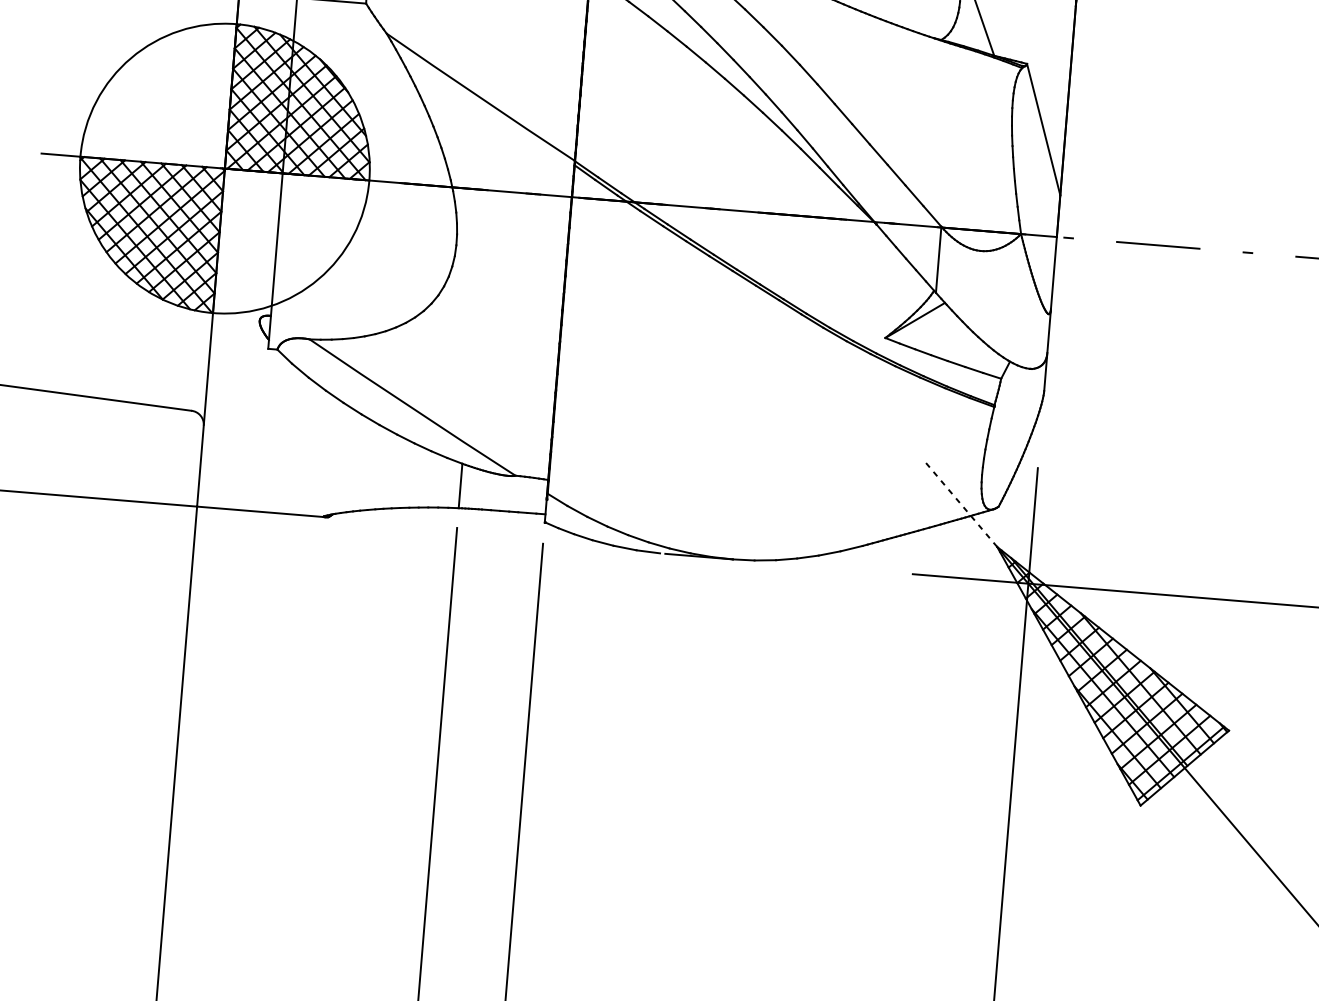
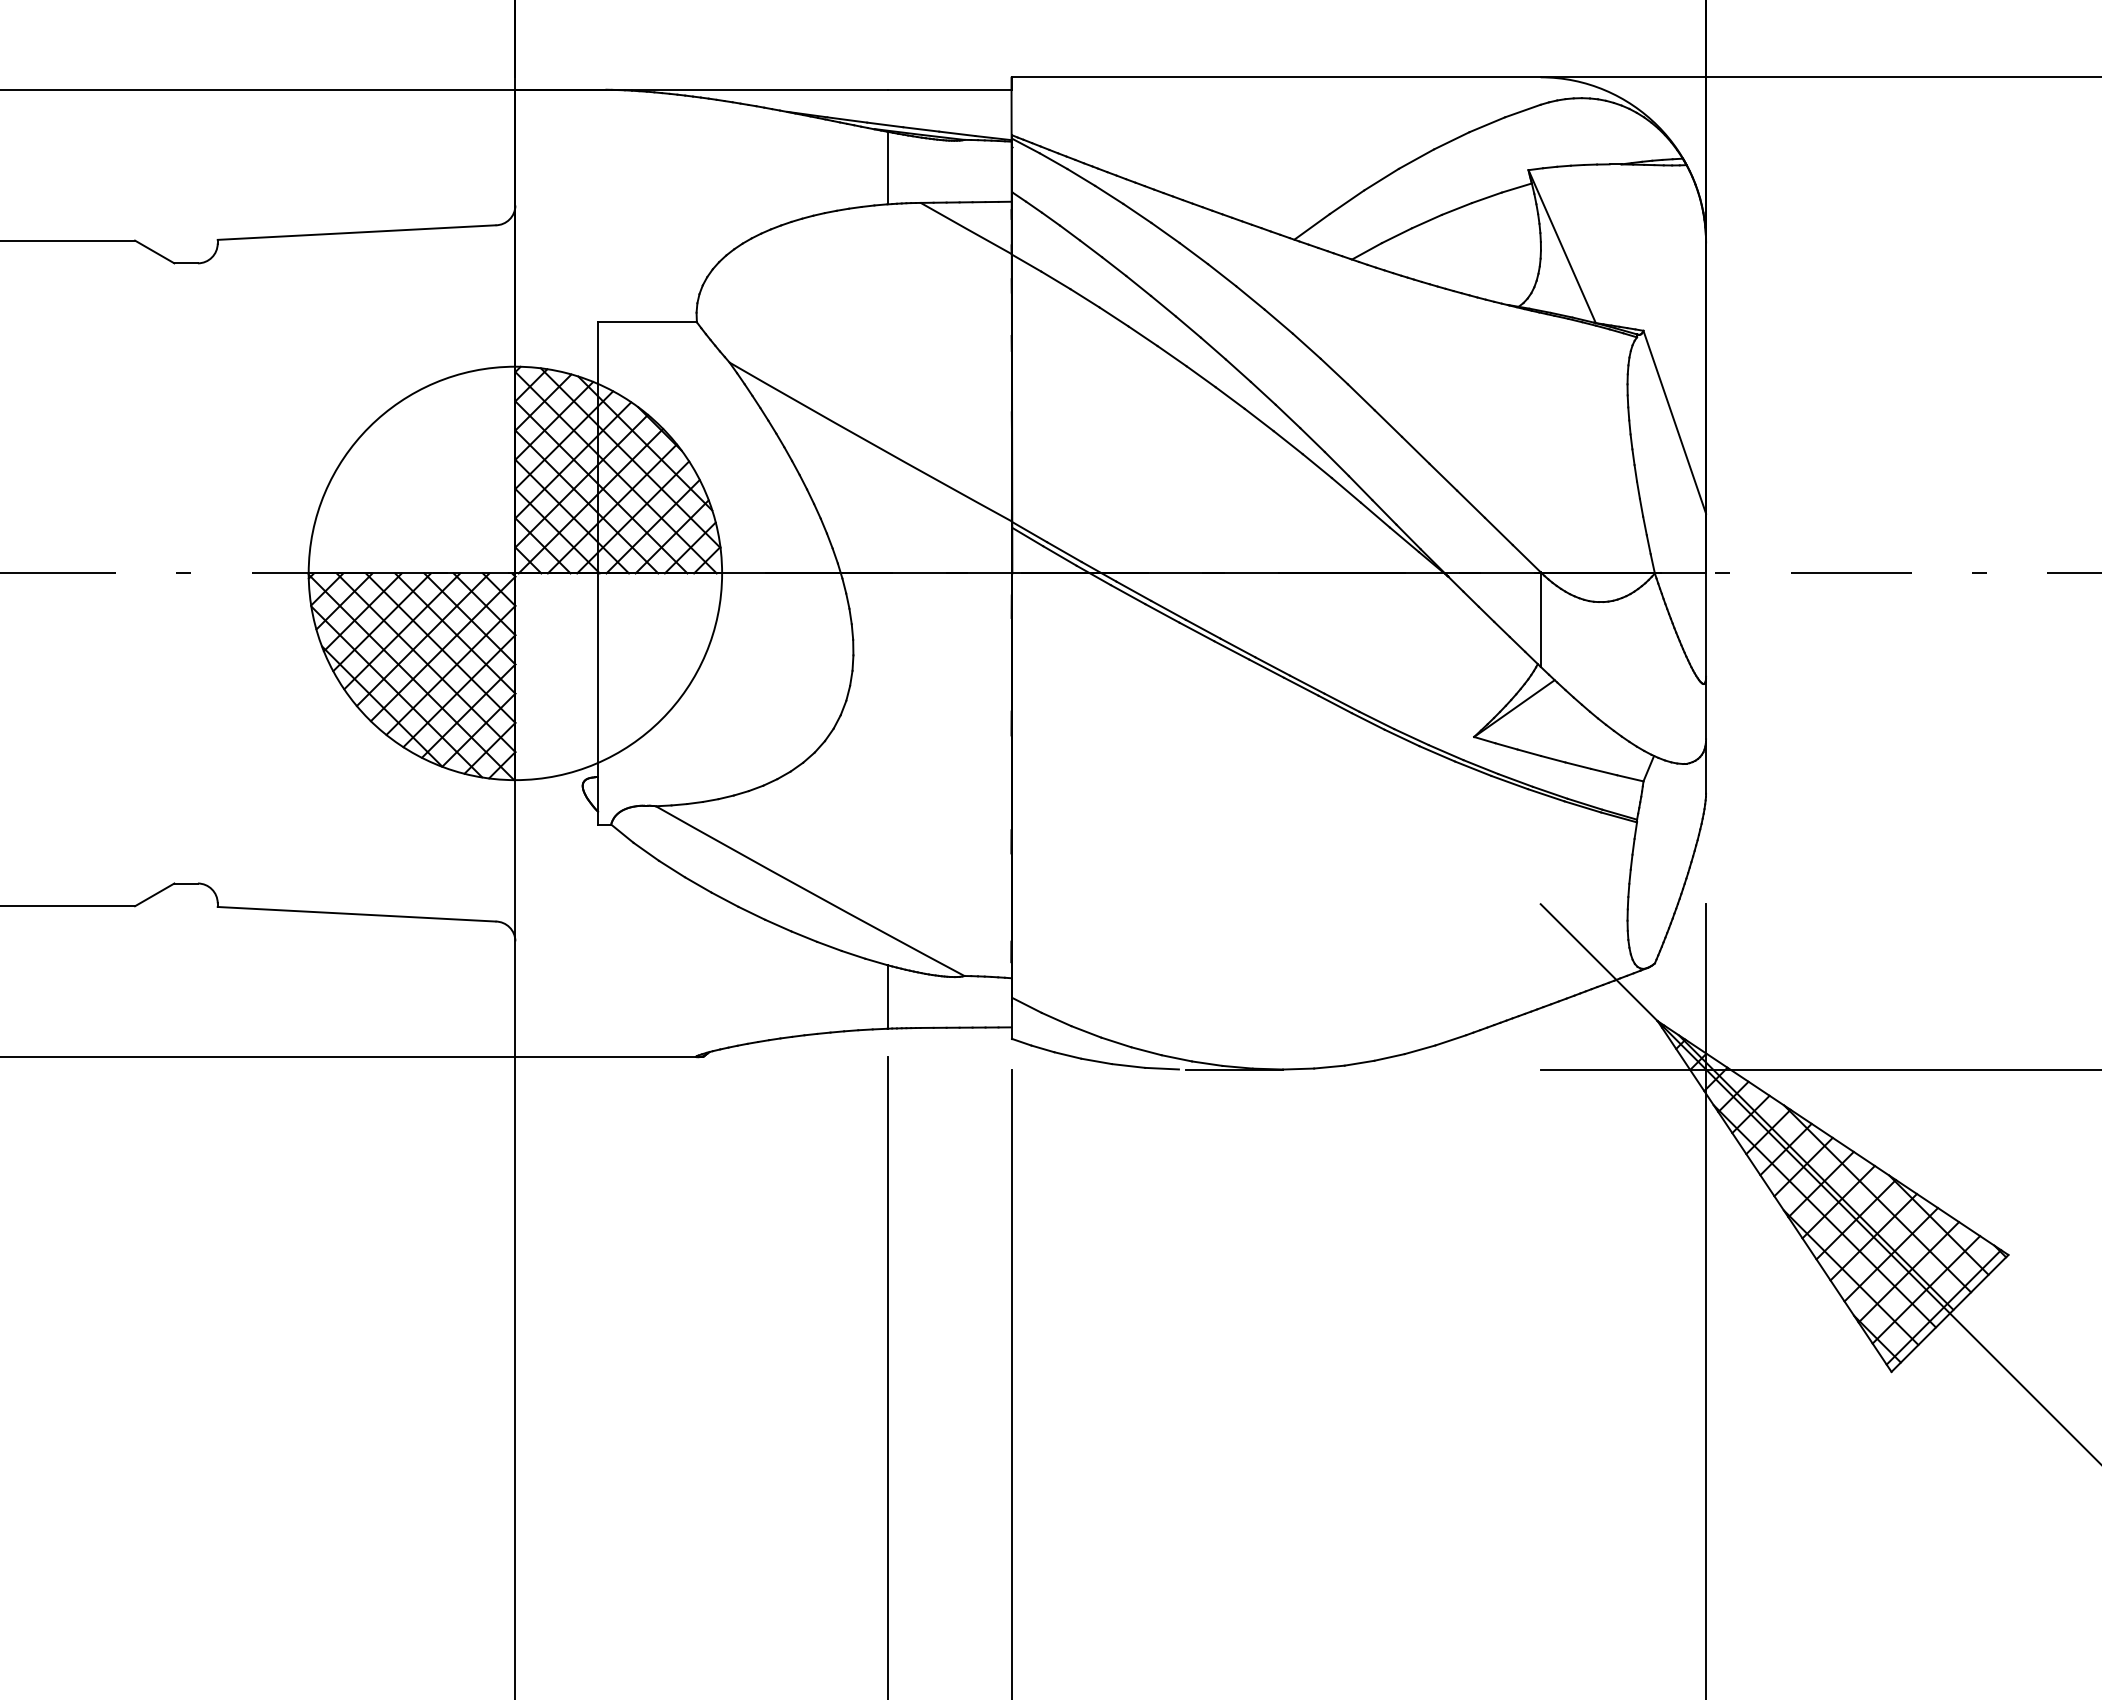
line: (960, 502) -> (1599, 962), dashed -> solid

